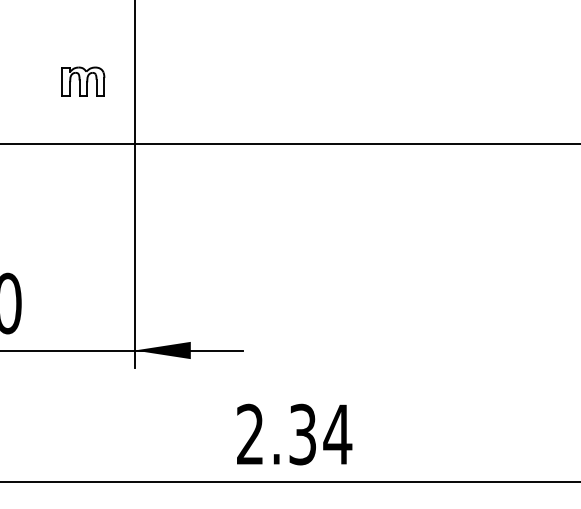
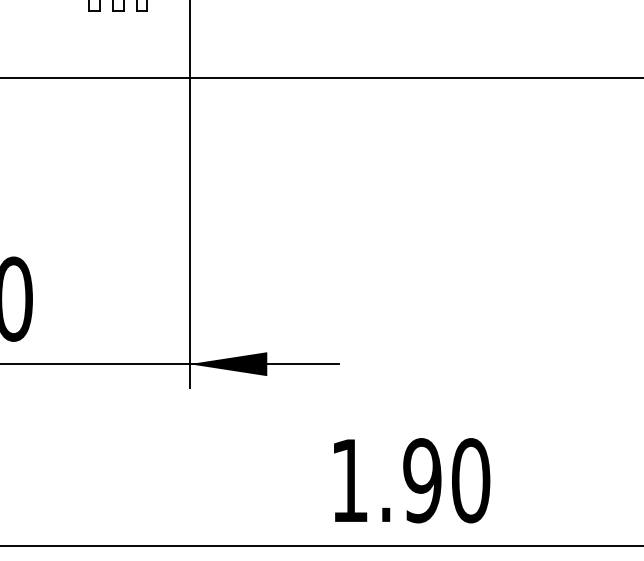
text: (294, 434) -> (410, 480), 2.34 -> 1.90

